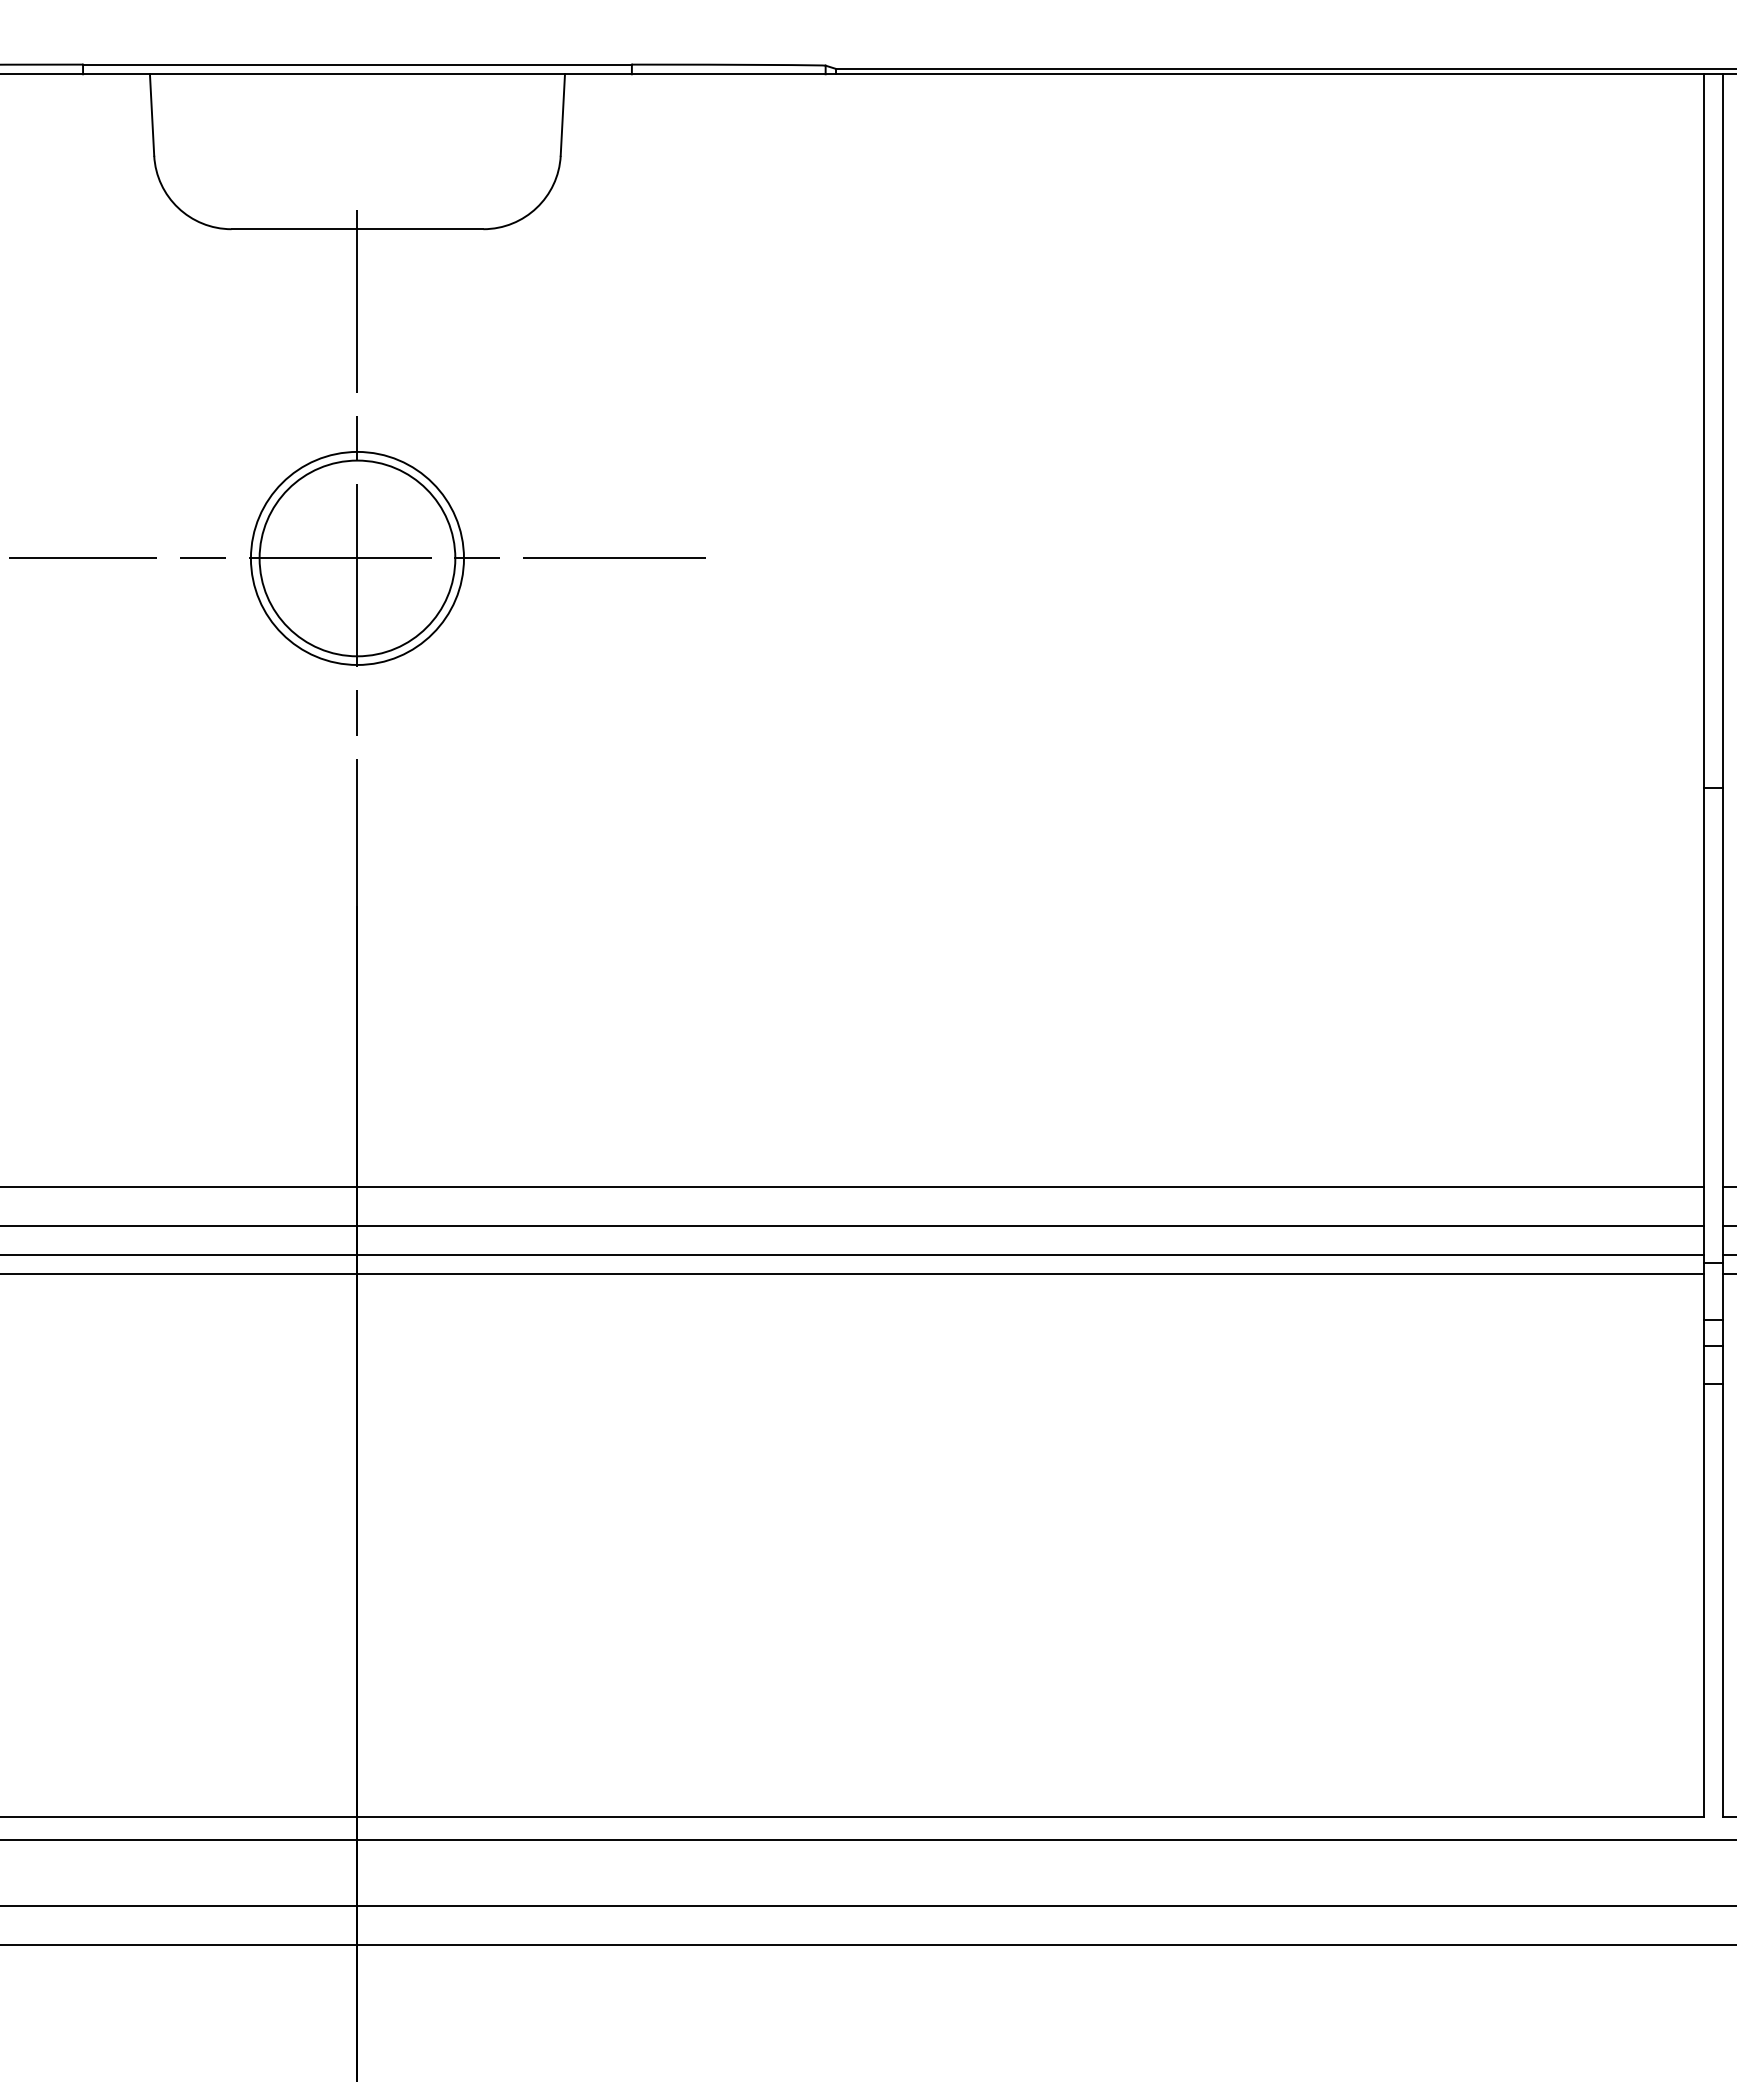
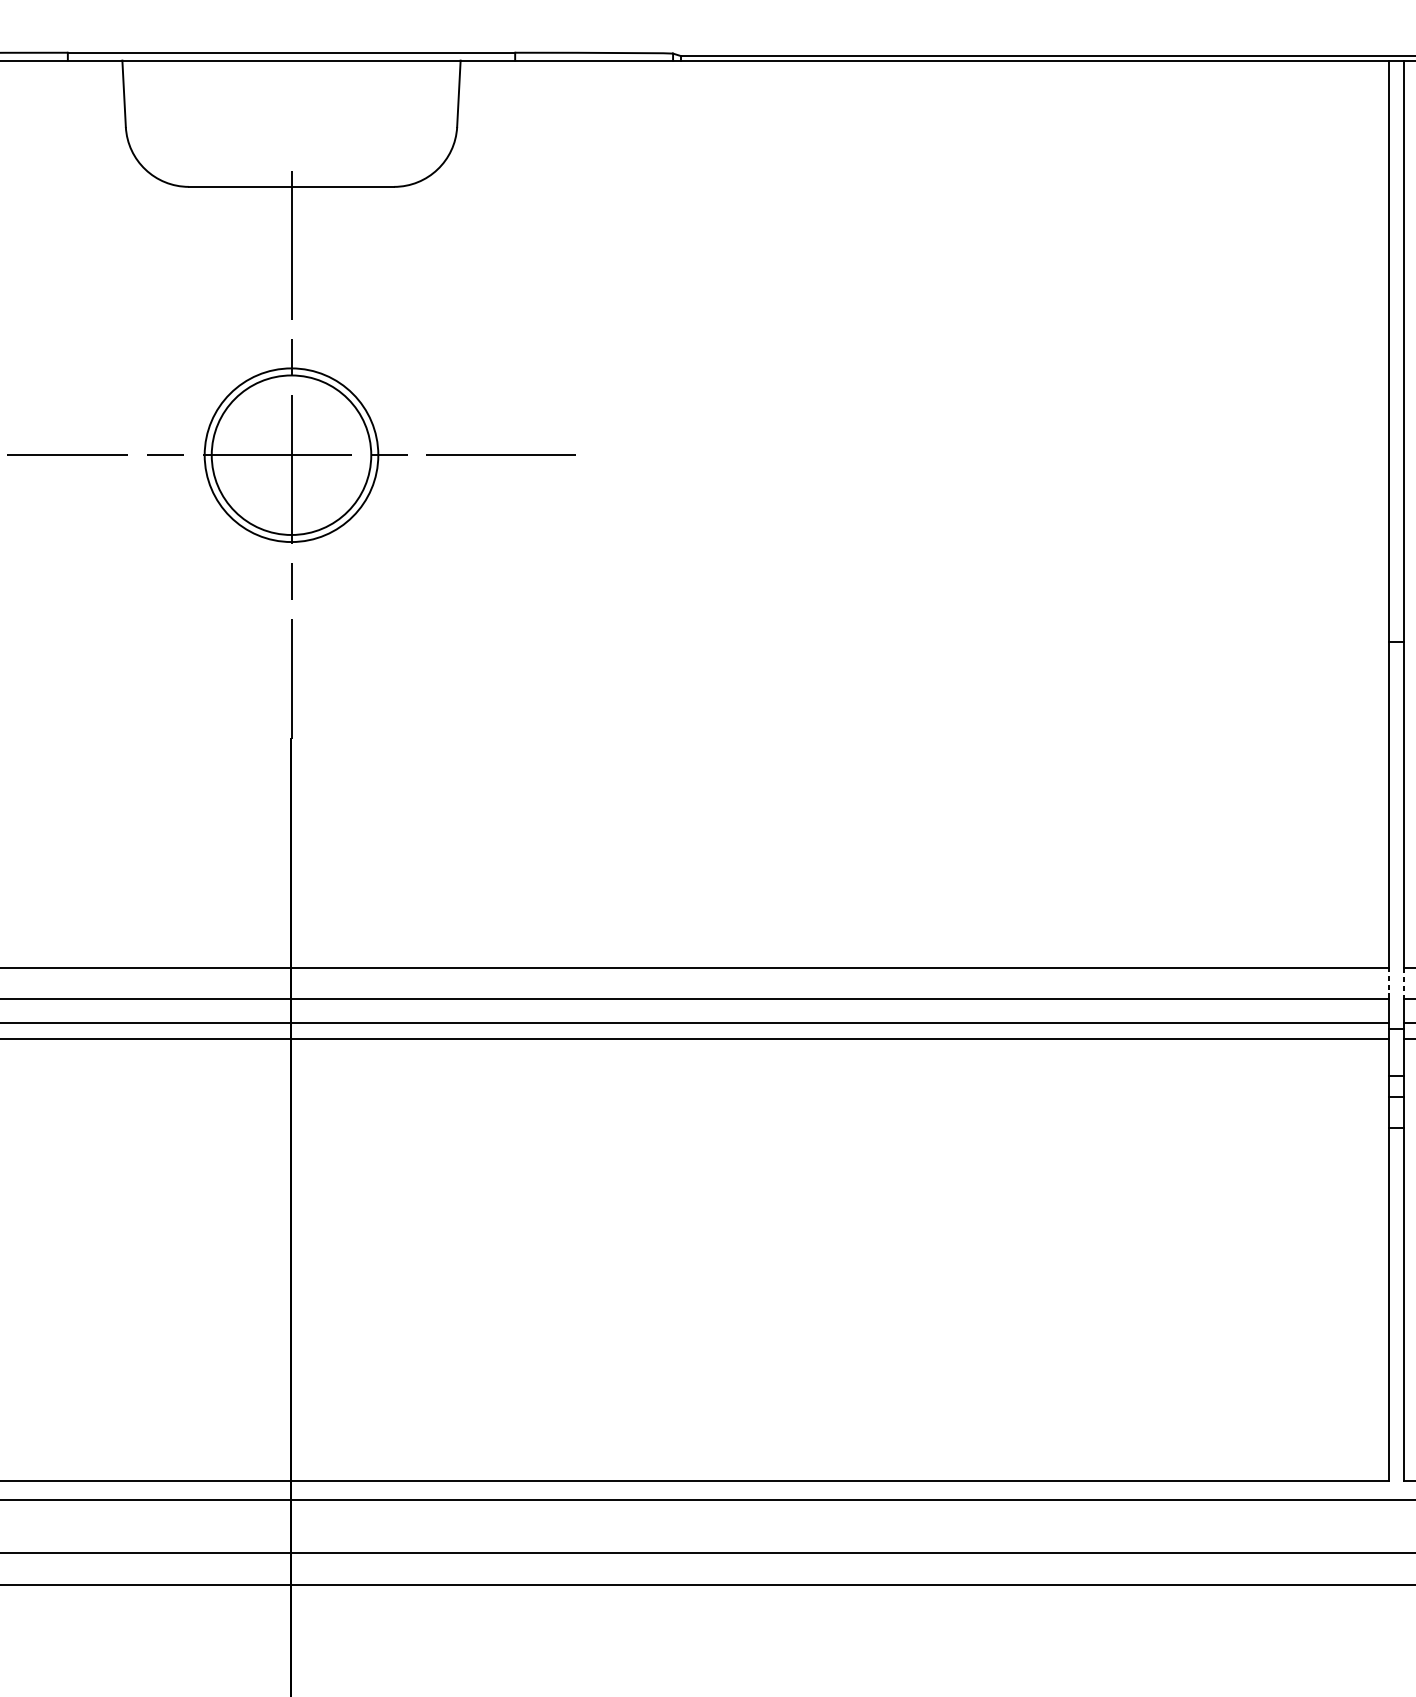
line: (1703, 1206) -> (1388, 983), solid -> dashed
line: (1722, 1207) -> (1404, 984), solid -> dashed

